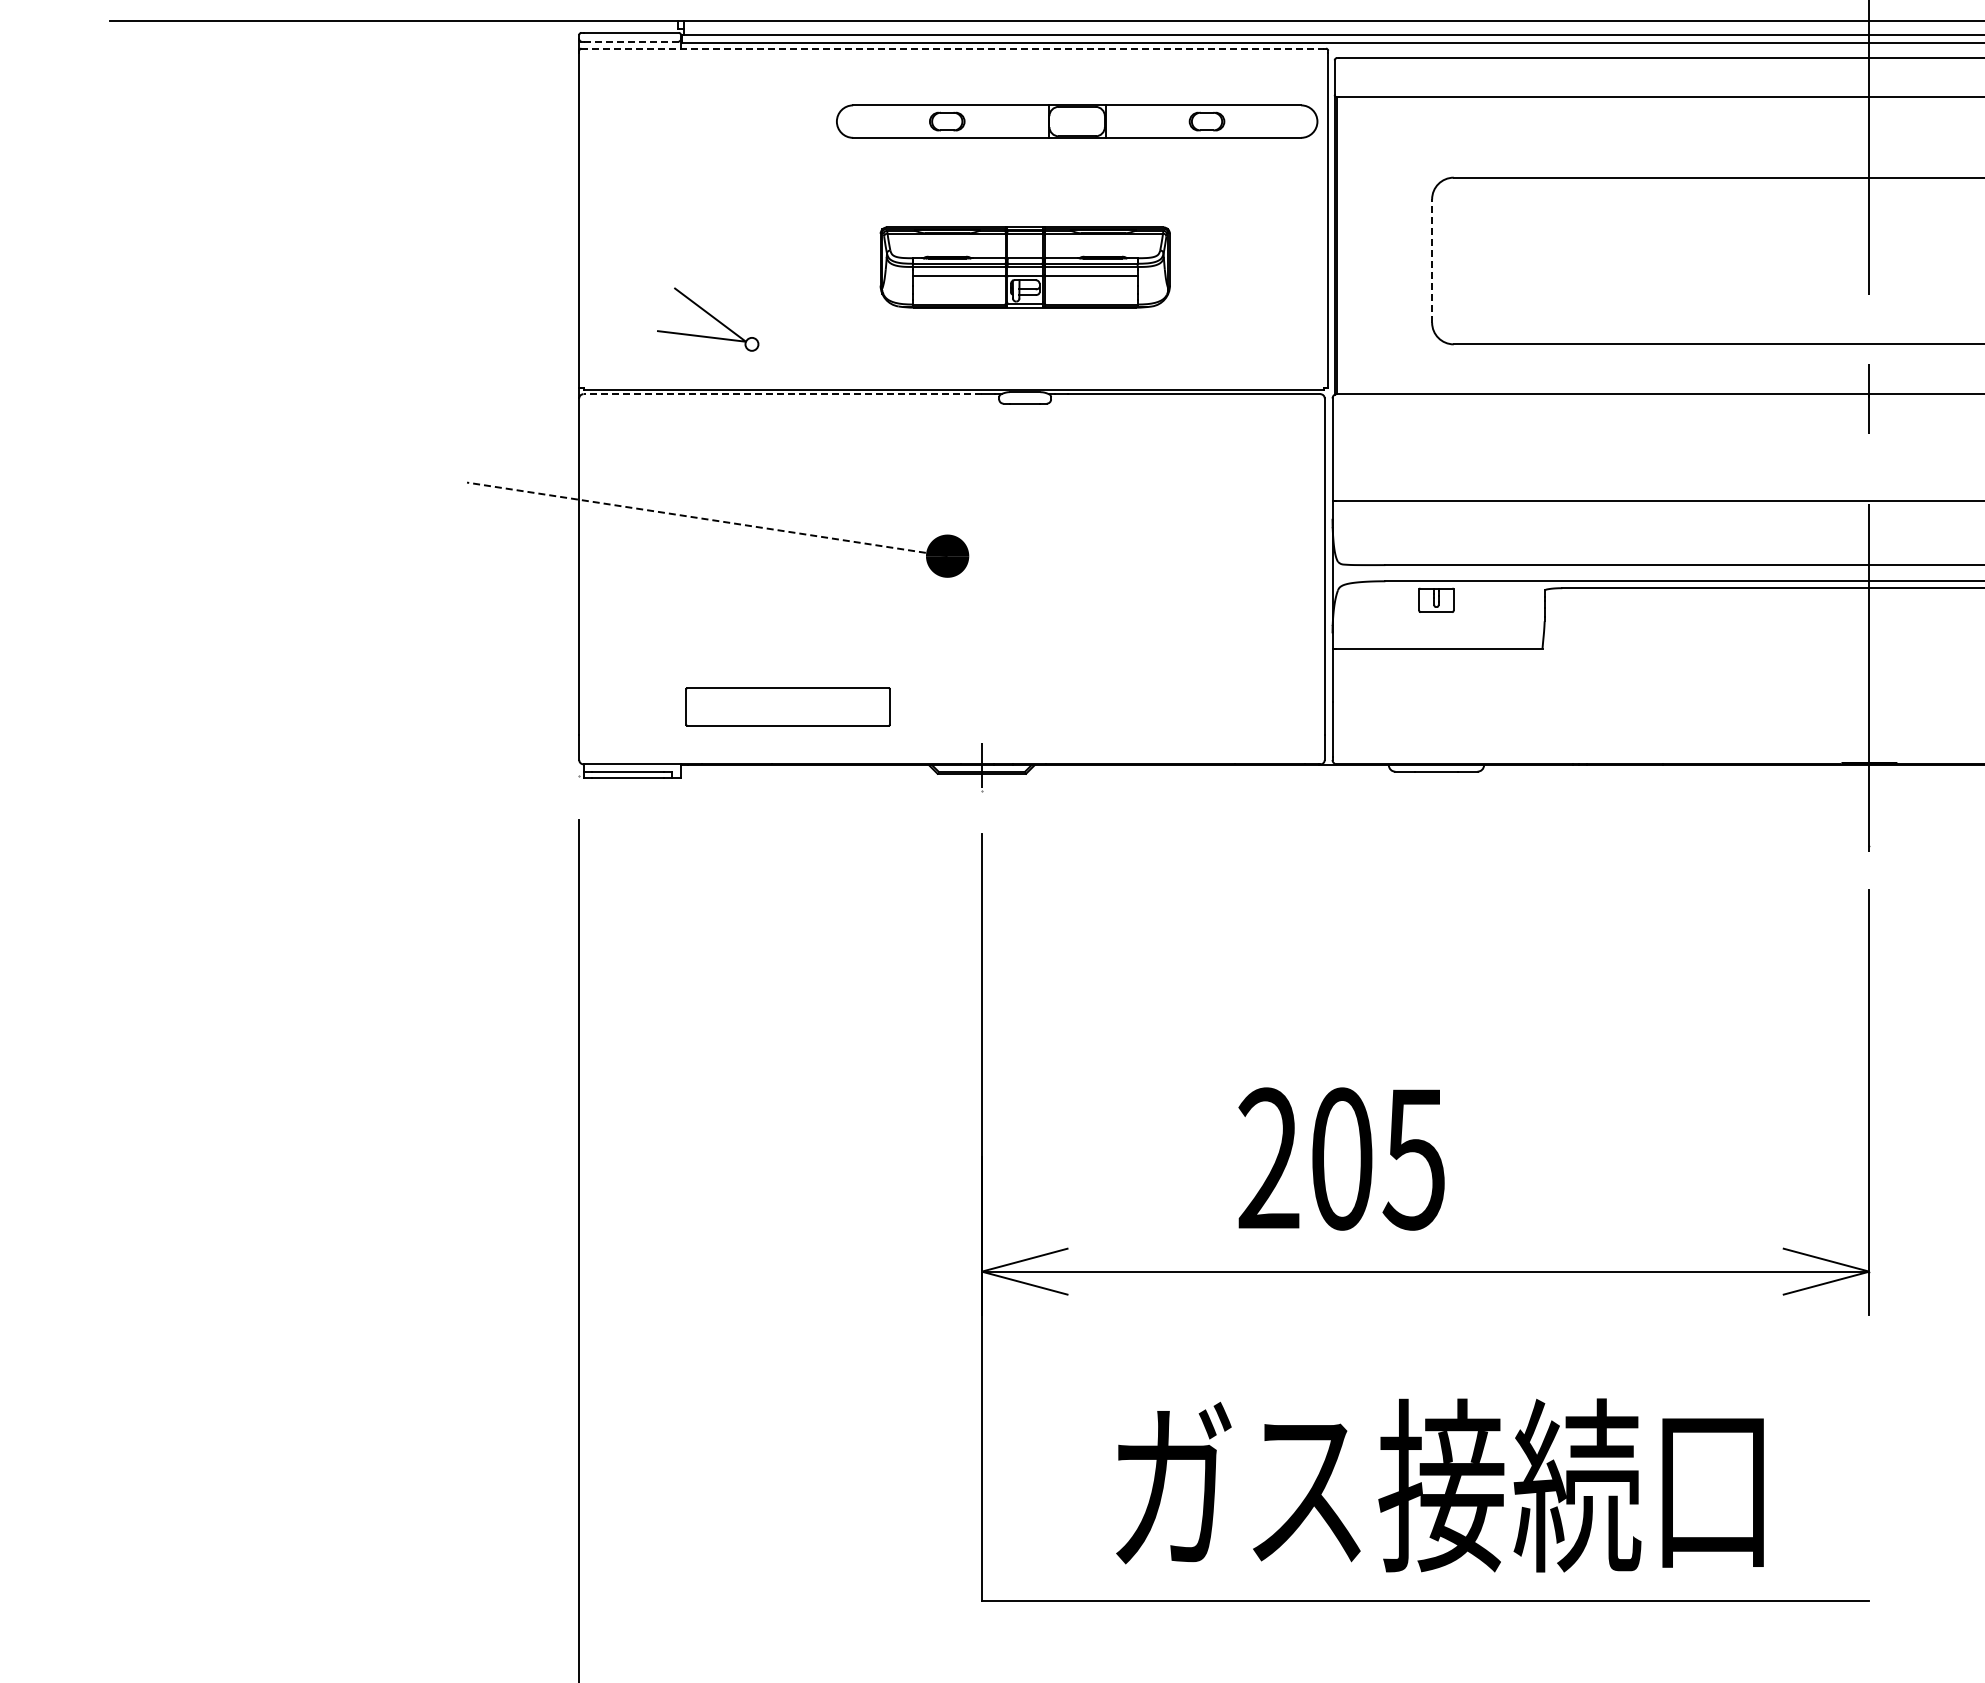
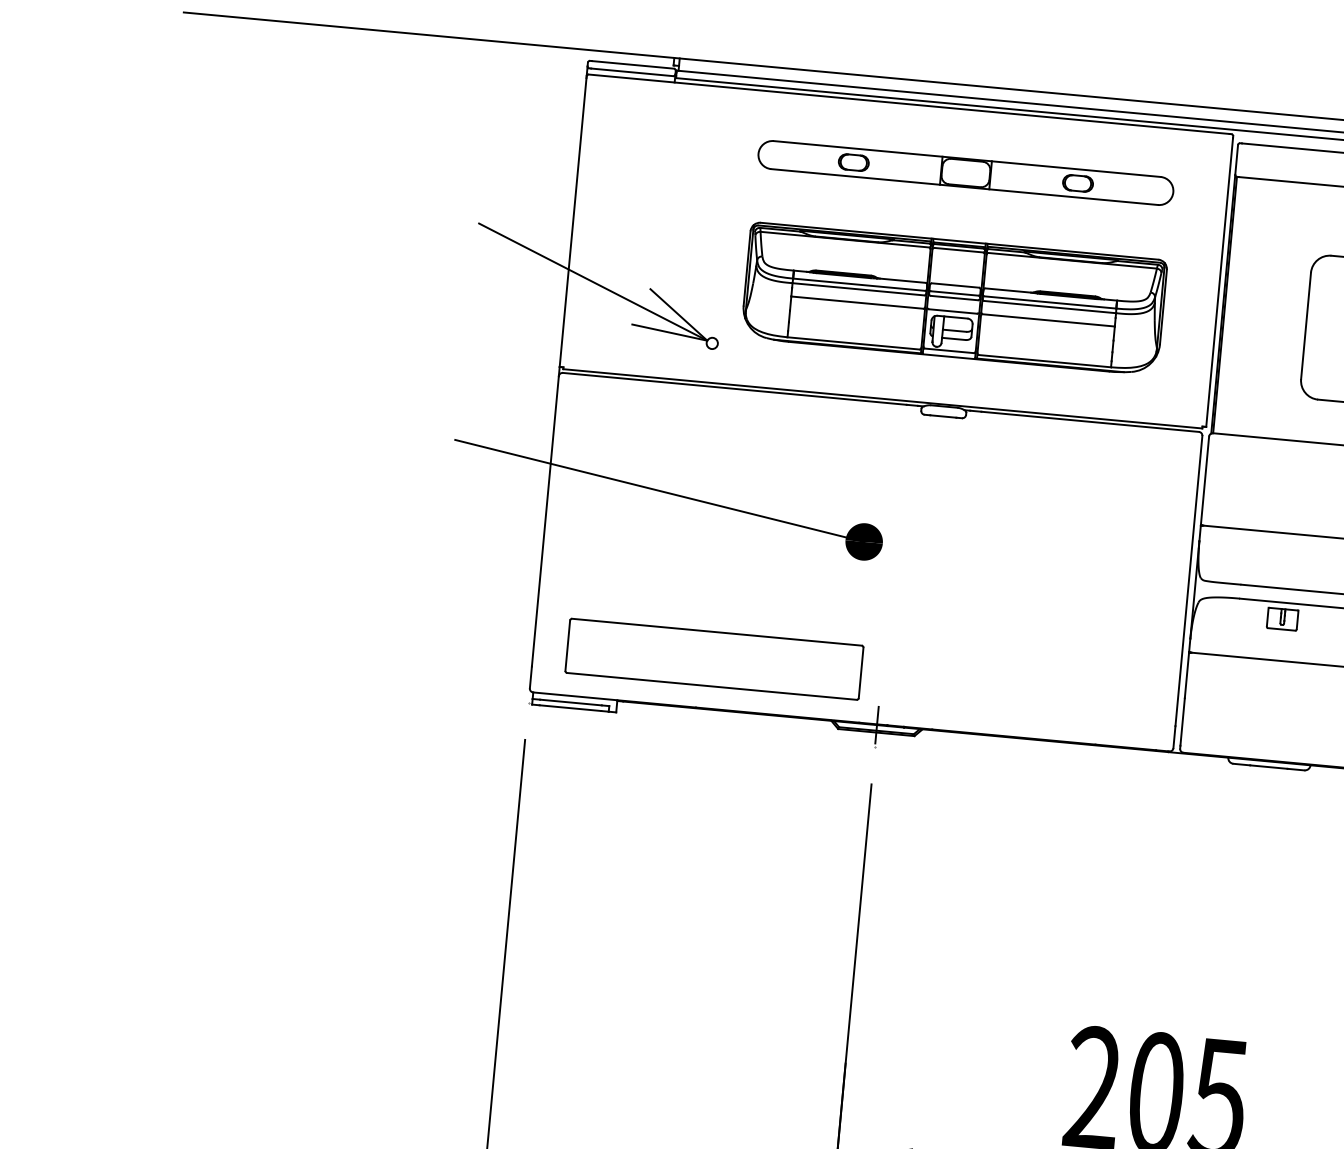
line: (631, 41) -> (632, 72), dashed -> solid
line: (953, 48) -> (909, 104), dashed -> solid
part: (1077, 121) -> (966, 172), moved
line: (1432, 261) -> (1306, 326), dashed -> solid
part: (1025, 267) -> (954, 298), size x1.67
line: (608, 286) -> (593, 281), added
line: (782, 394) -> (734, 389), dashed -> solid
line: (706, 519) -> (659, 490), dashed -> solid
part: (787, 706) -> (713, 658), size x1.67

